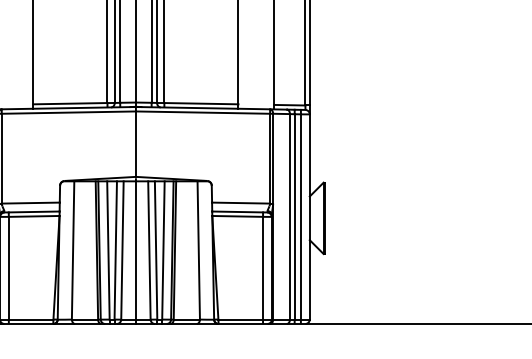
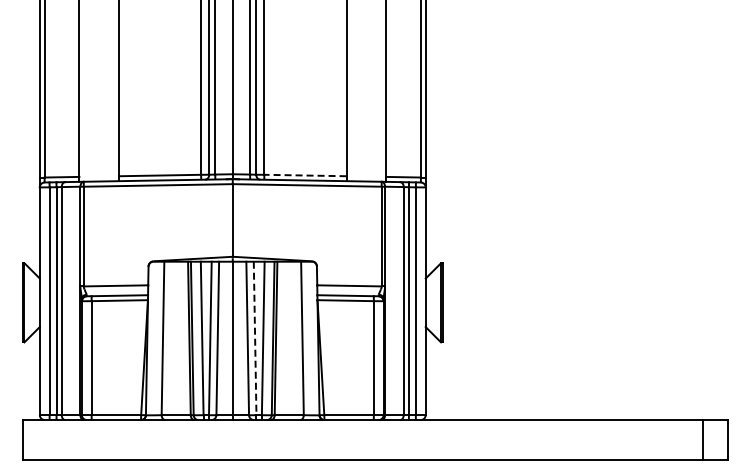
line: (200, 103) -> (304, 175), solid -> dashed
line: (156, 250) -> (255, 338), solid -> dashed

